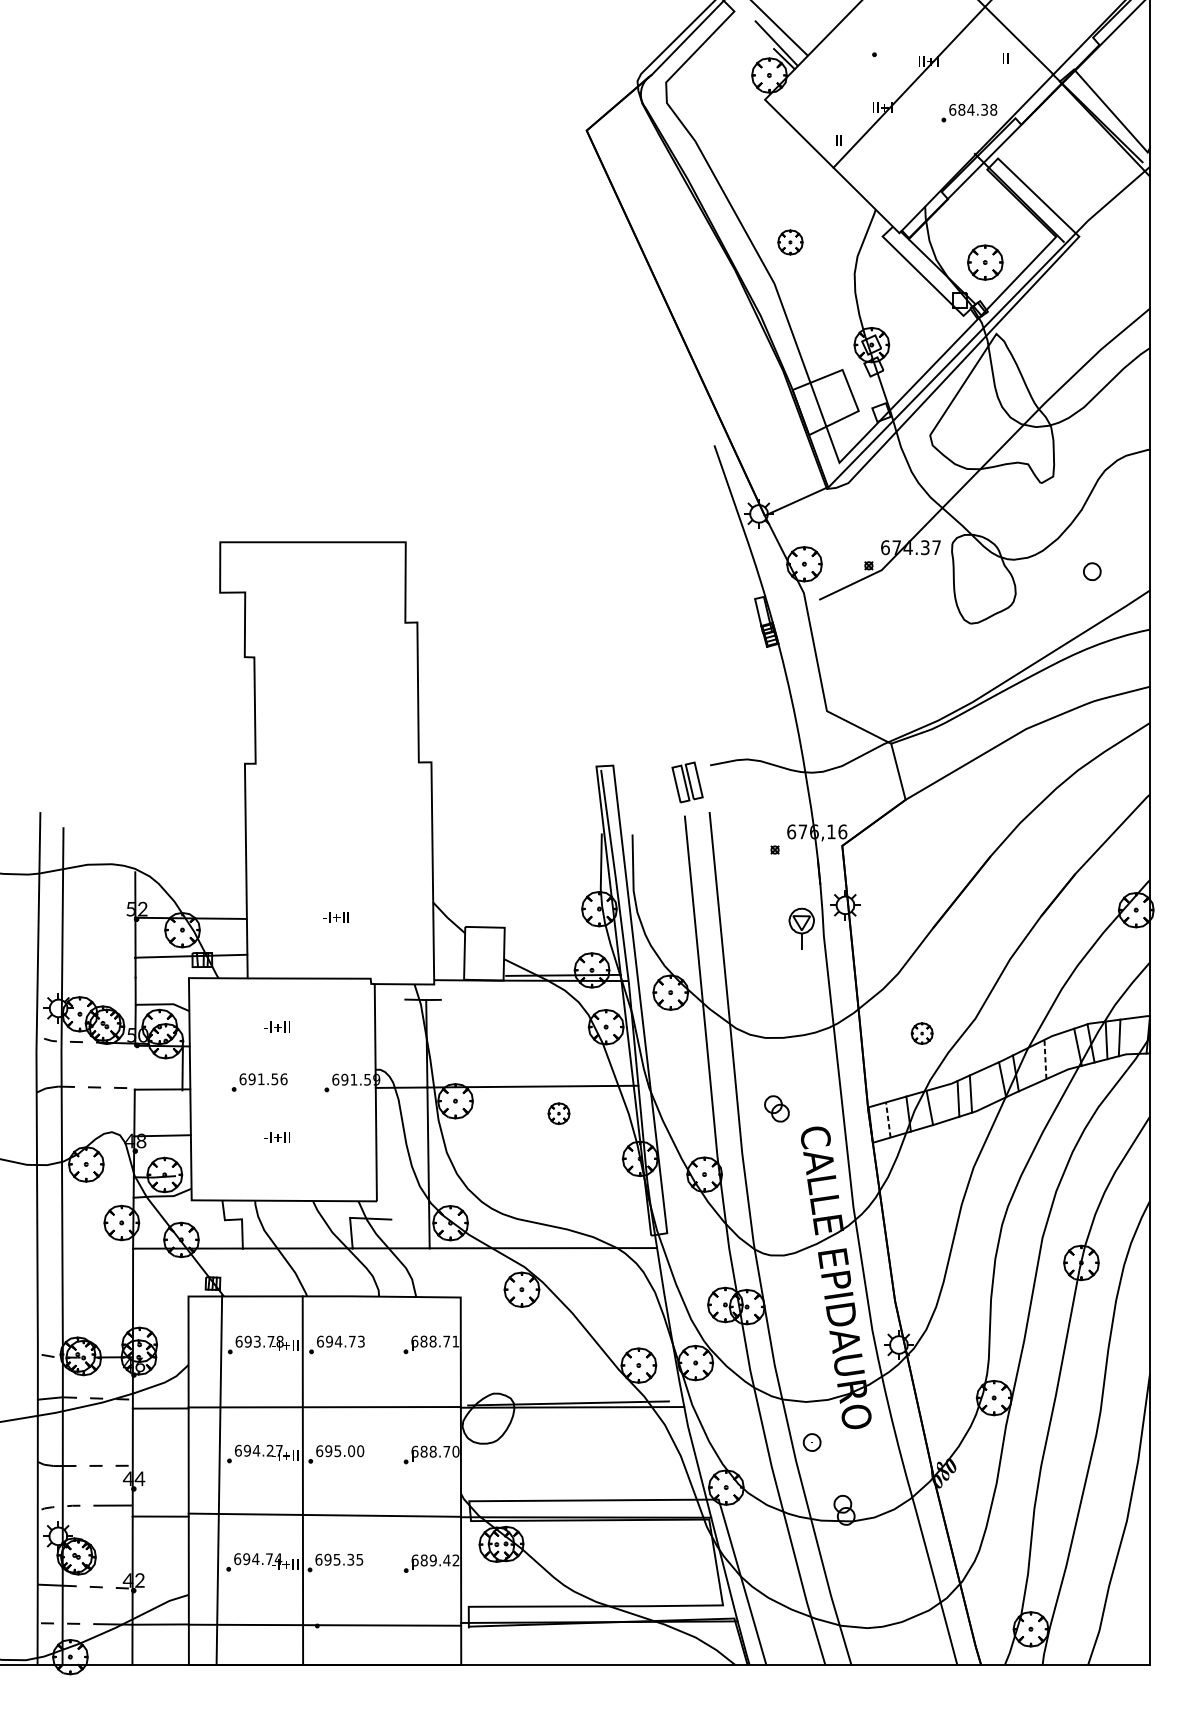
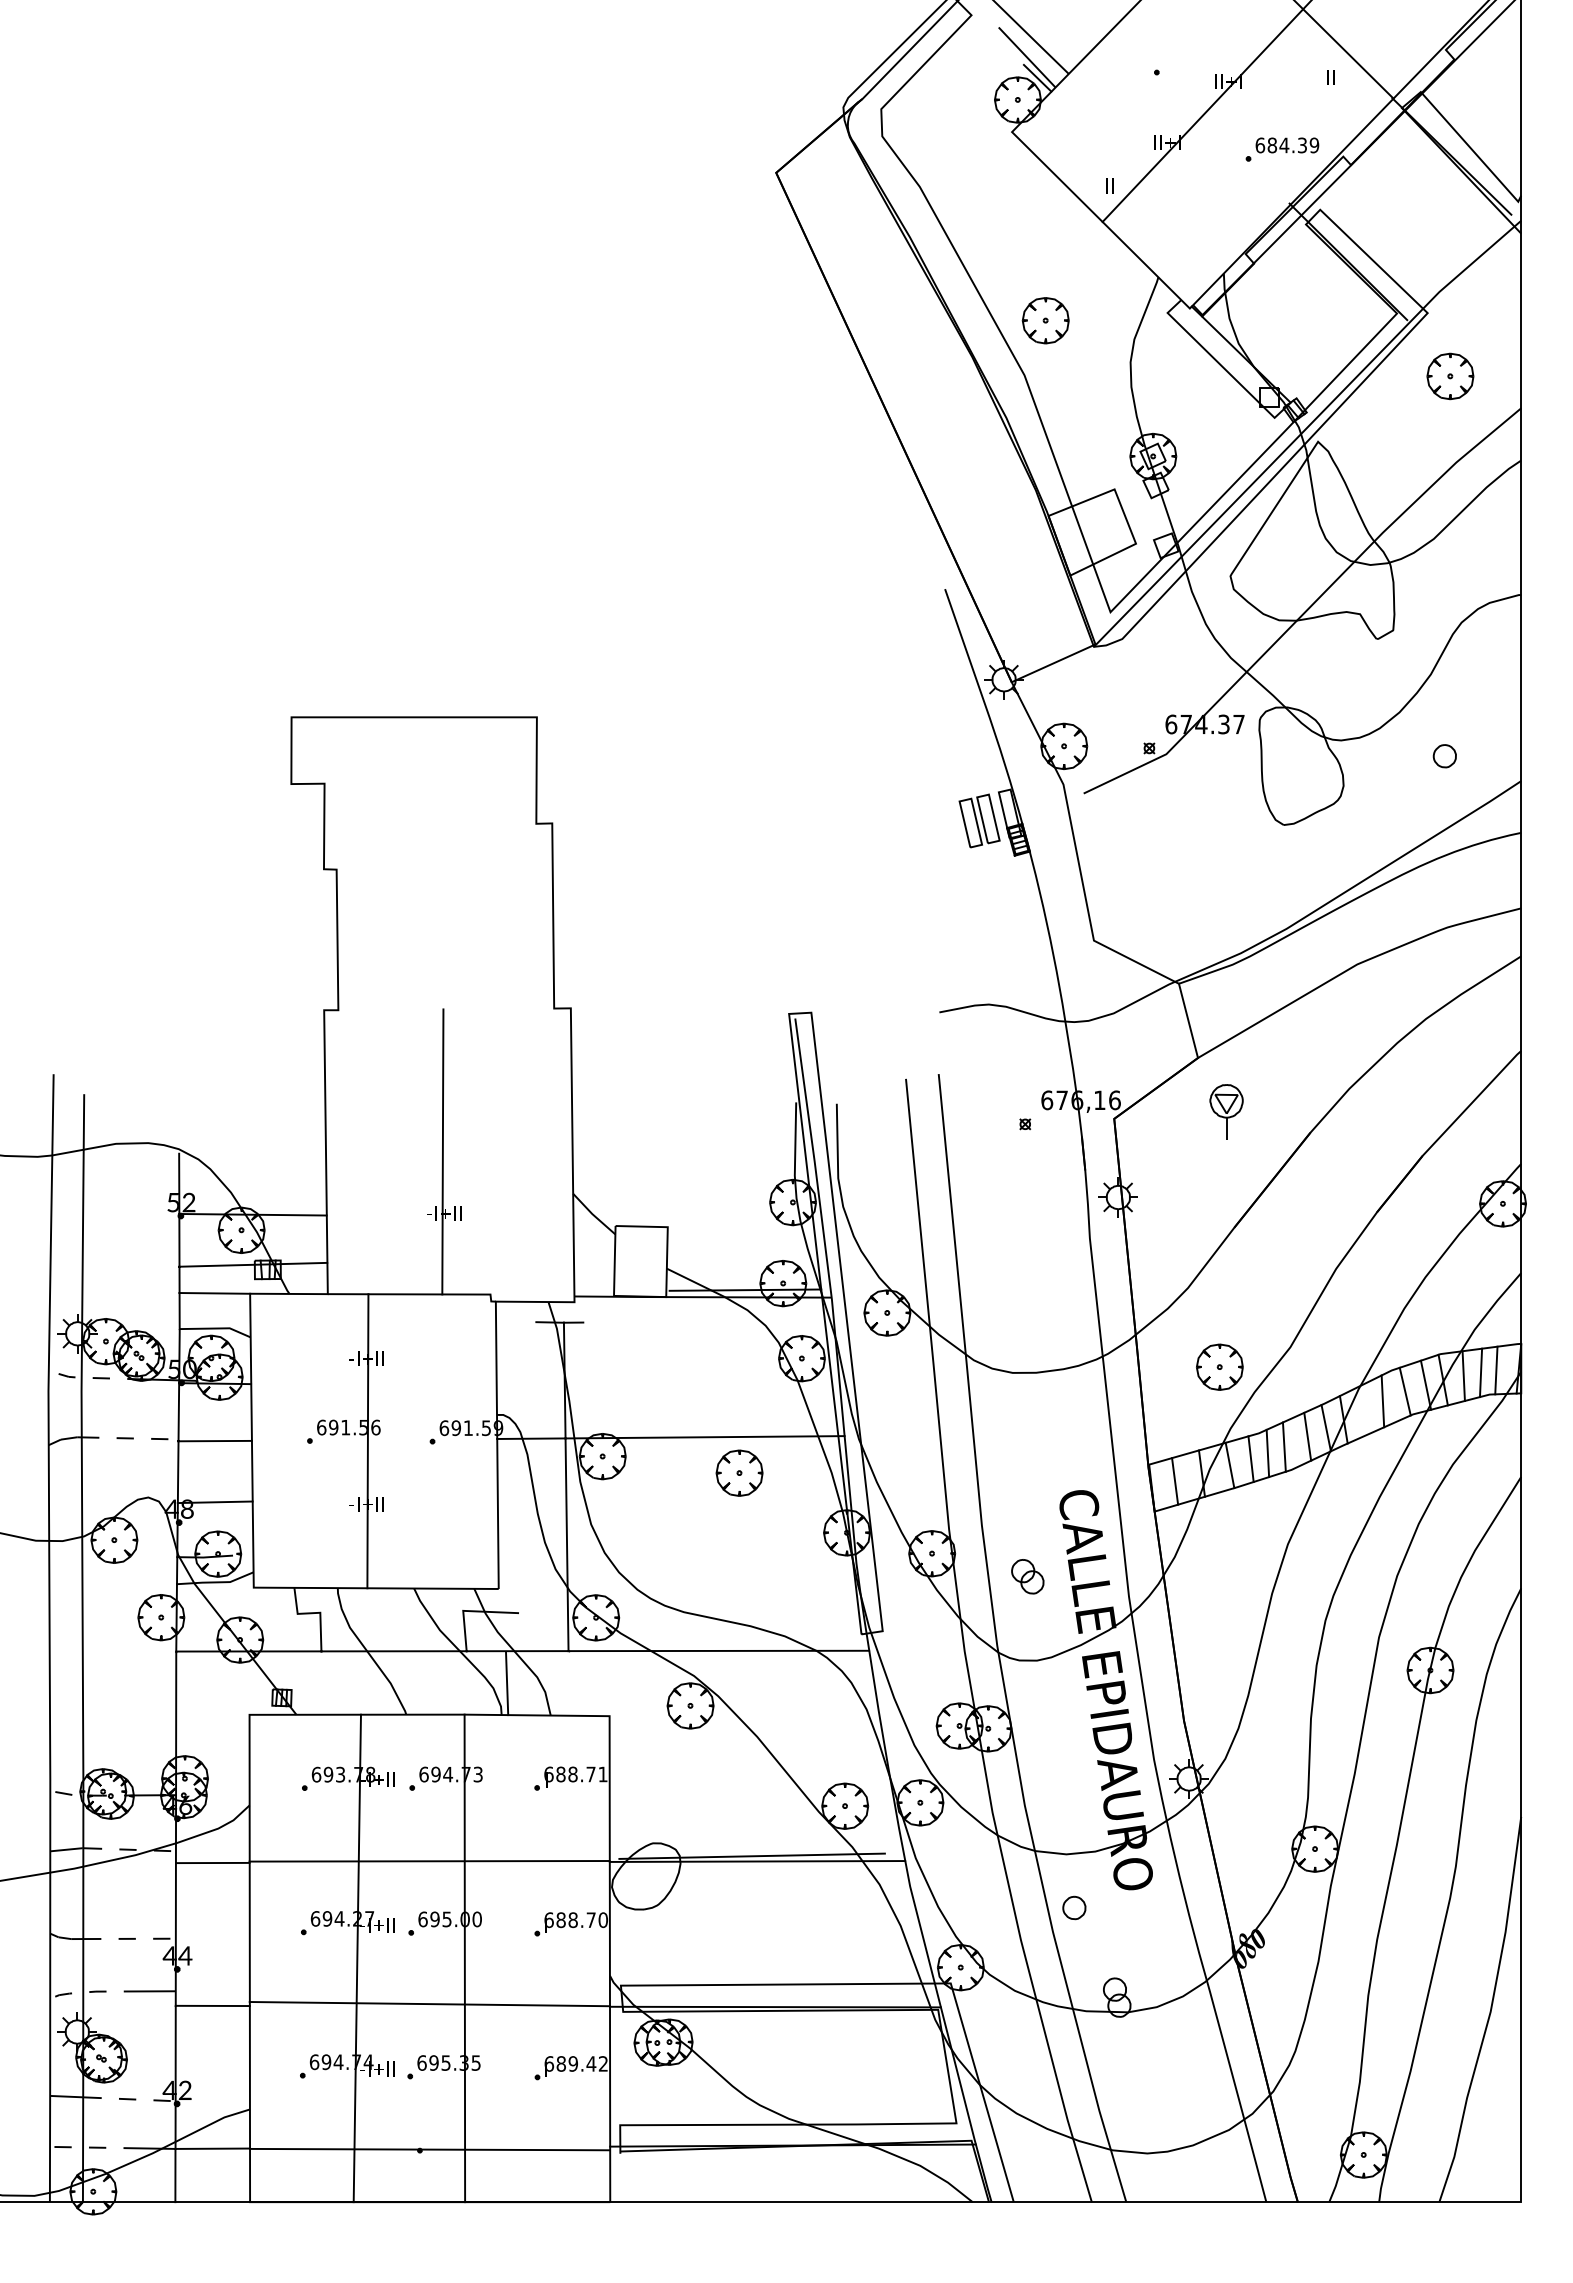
text: (993, 109) -> (1314, 145), 684.38 -> 684.39
part: (790, 242) -> (1045, 320), size x1.43
part: (985, 262) -> (1450, 376), moved
part: (687, 782) -> (979, 820), moved
line: (334, 870) -> (442, 1151), added
part: (801, 928) -> (1226, 1111), moved
line: (162, 977) -> (214, 1293), added
part: (921, 1033) -> (1219, 1366), size x1.67
line: (1131, 1036) -> (1496, 1370), added
line: (1061, 1052) -> (1404, 1391), added
line: (1045, 1059) -> (1382, 1401), dashed -> solid
line: (182, 1068) -> (178, 1412), moved
line: (988, 1086) -> (1307, 1436), added
line: (277, 1089) -> (367, 1441), added
line: (945, 1103) -> (1250, 1459), added
part: (776, 1108) -> (1027, 1576), moved
part: (558, 1113) -> (739, 1472), size x1.67
line: (888, 1119) -> (1175, 1480), dashed -> solid
line: (383, 1272) -> (507, 1683), added
line: (218, 1479) -> (356, 1958), moved
line: (302, 1480) -> (464, 1958), moved

